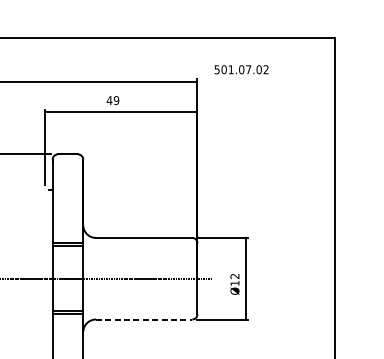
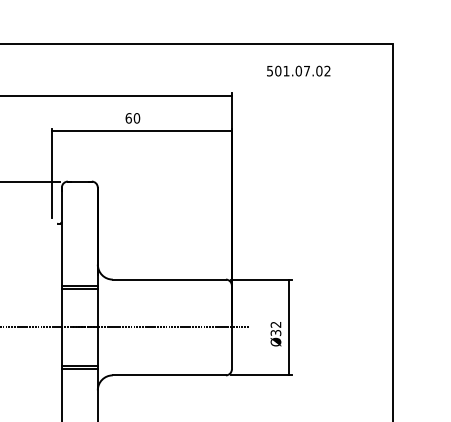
text: (241, 69) -> (298, 70), moved
text: (112, 100) -> (132, 118), 49 -> 60
text: (234, 283) -> (275, 333), Ø12 -> Ø32
line: (144, 319) -> (169, 375), dashed -> solid

